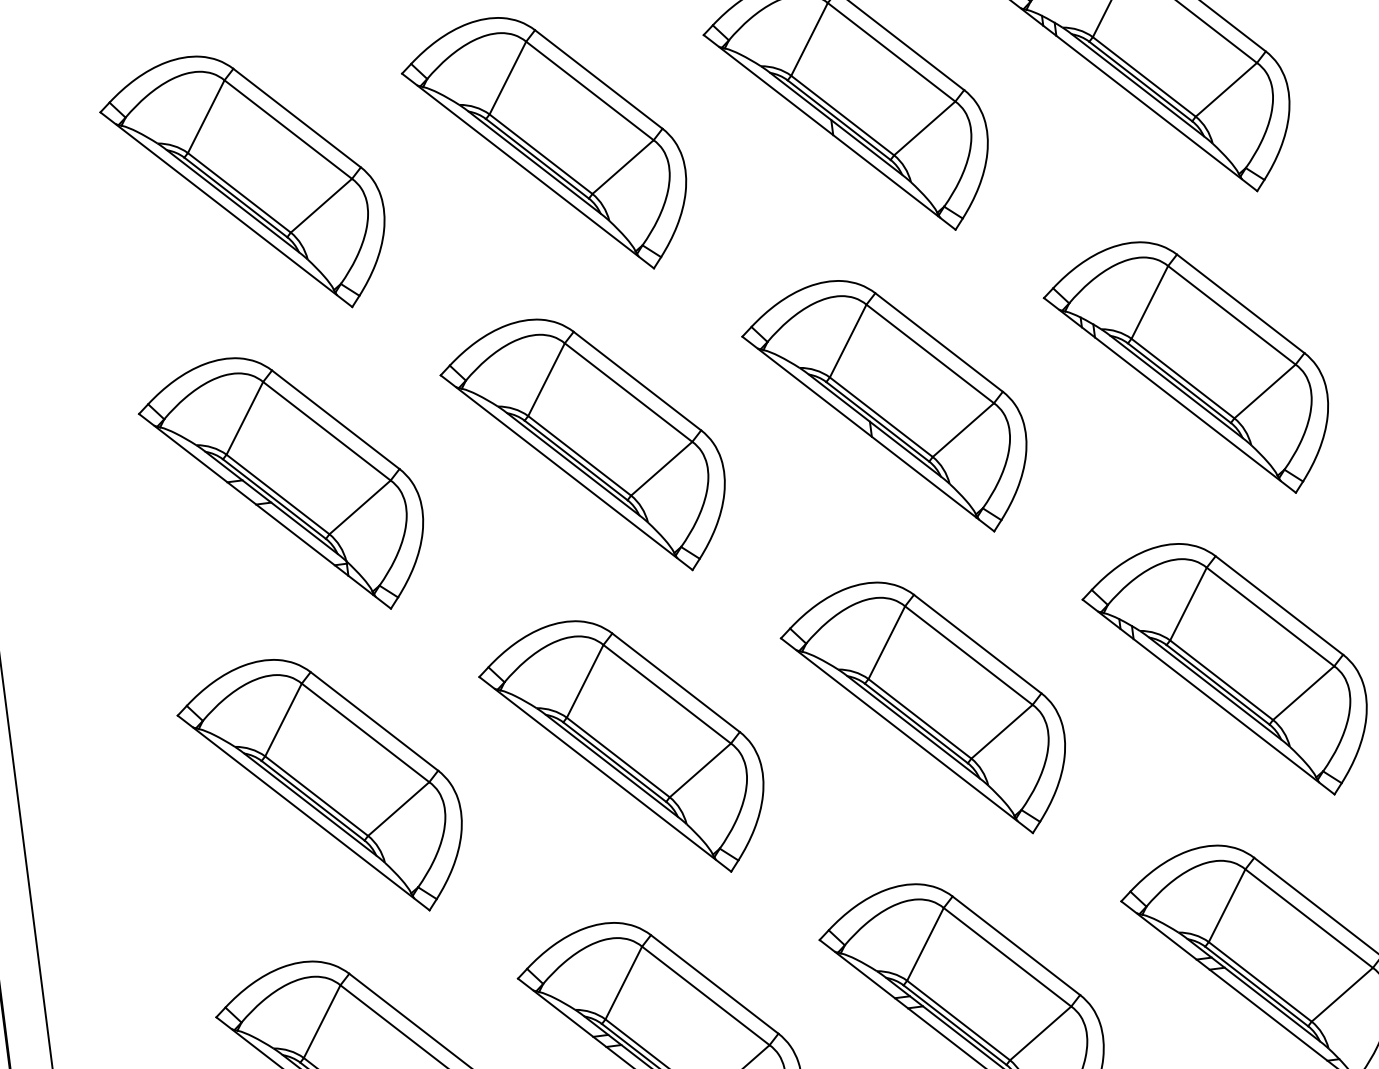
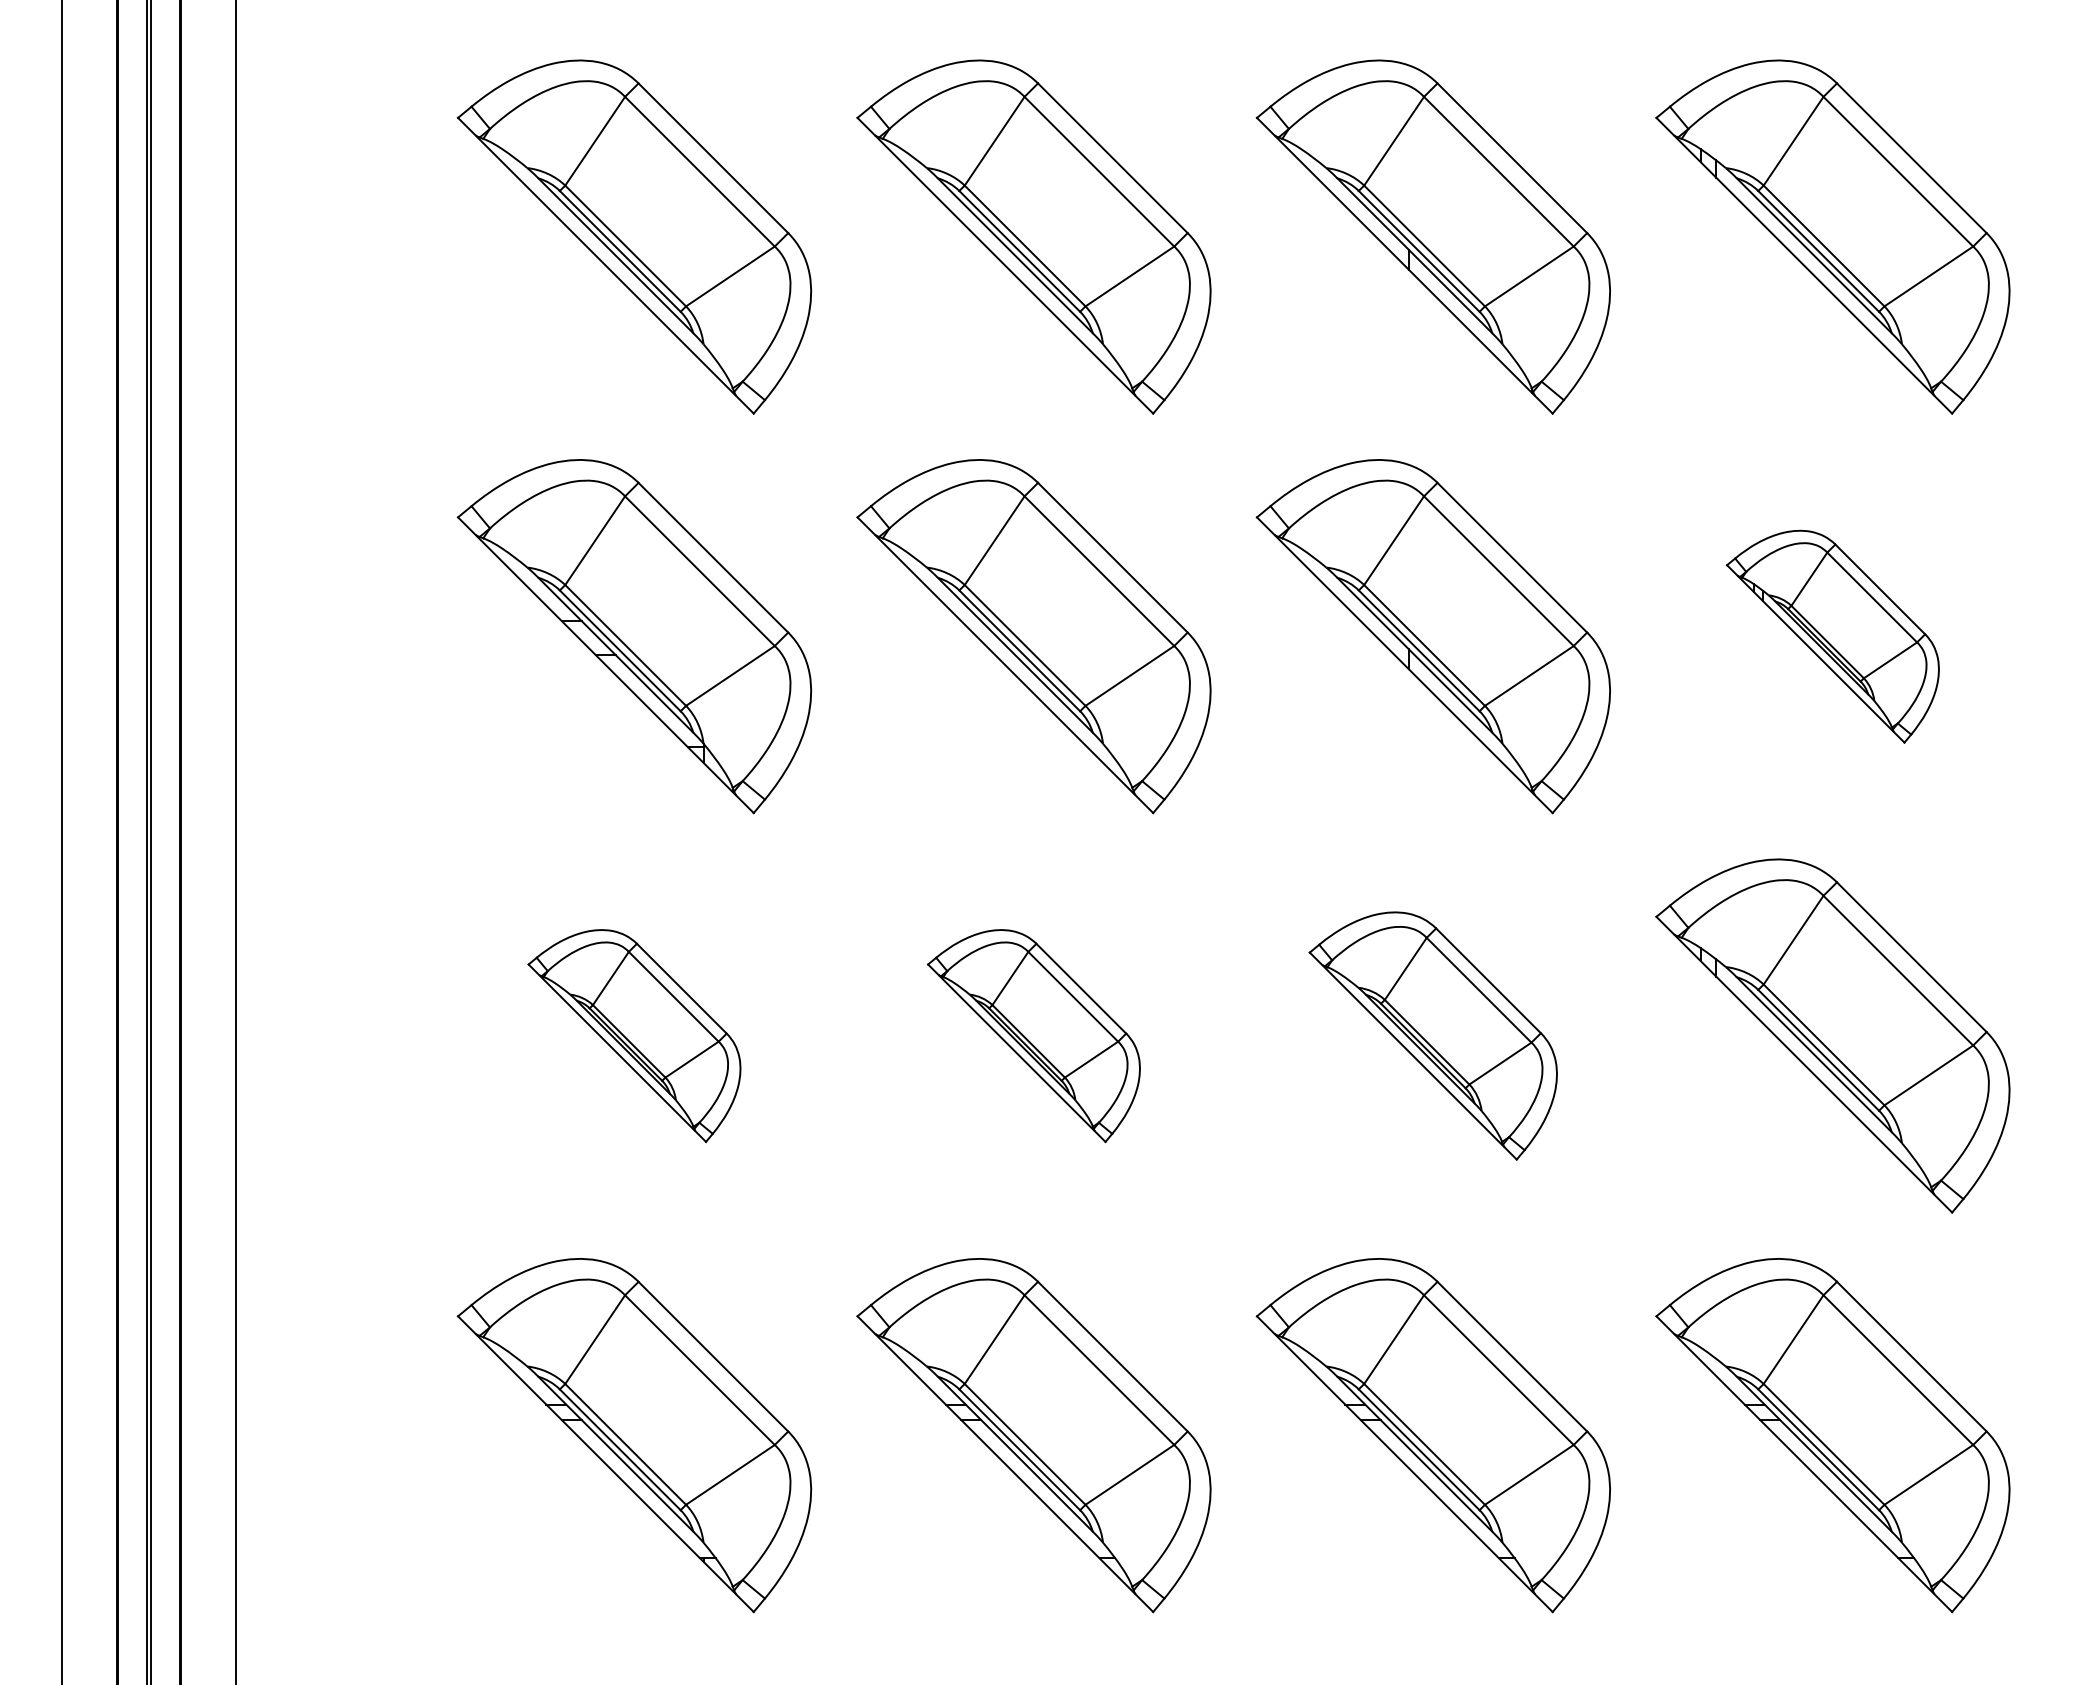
part: (1188, 371) -> (1832, 636), size x0.6
part: (925, 710) -> (1432, 1035), size x0.7
part: (623, 749) -> (1033, 1035), size x0.6
part: (322, 788) -> (634, 1035), size x0.6

